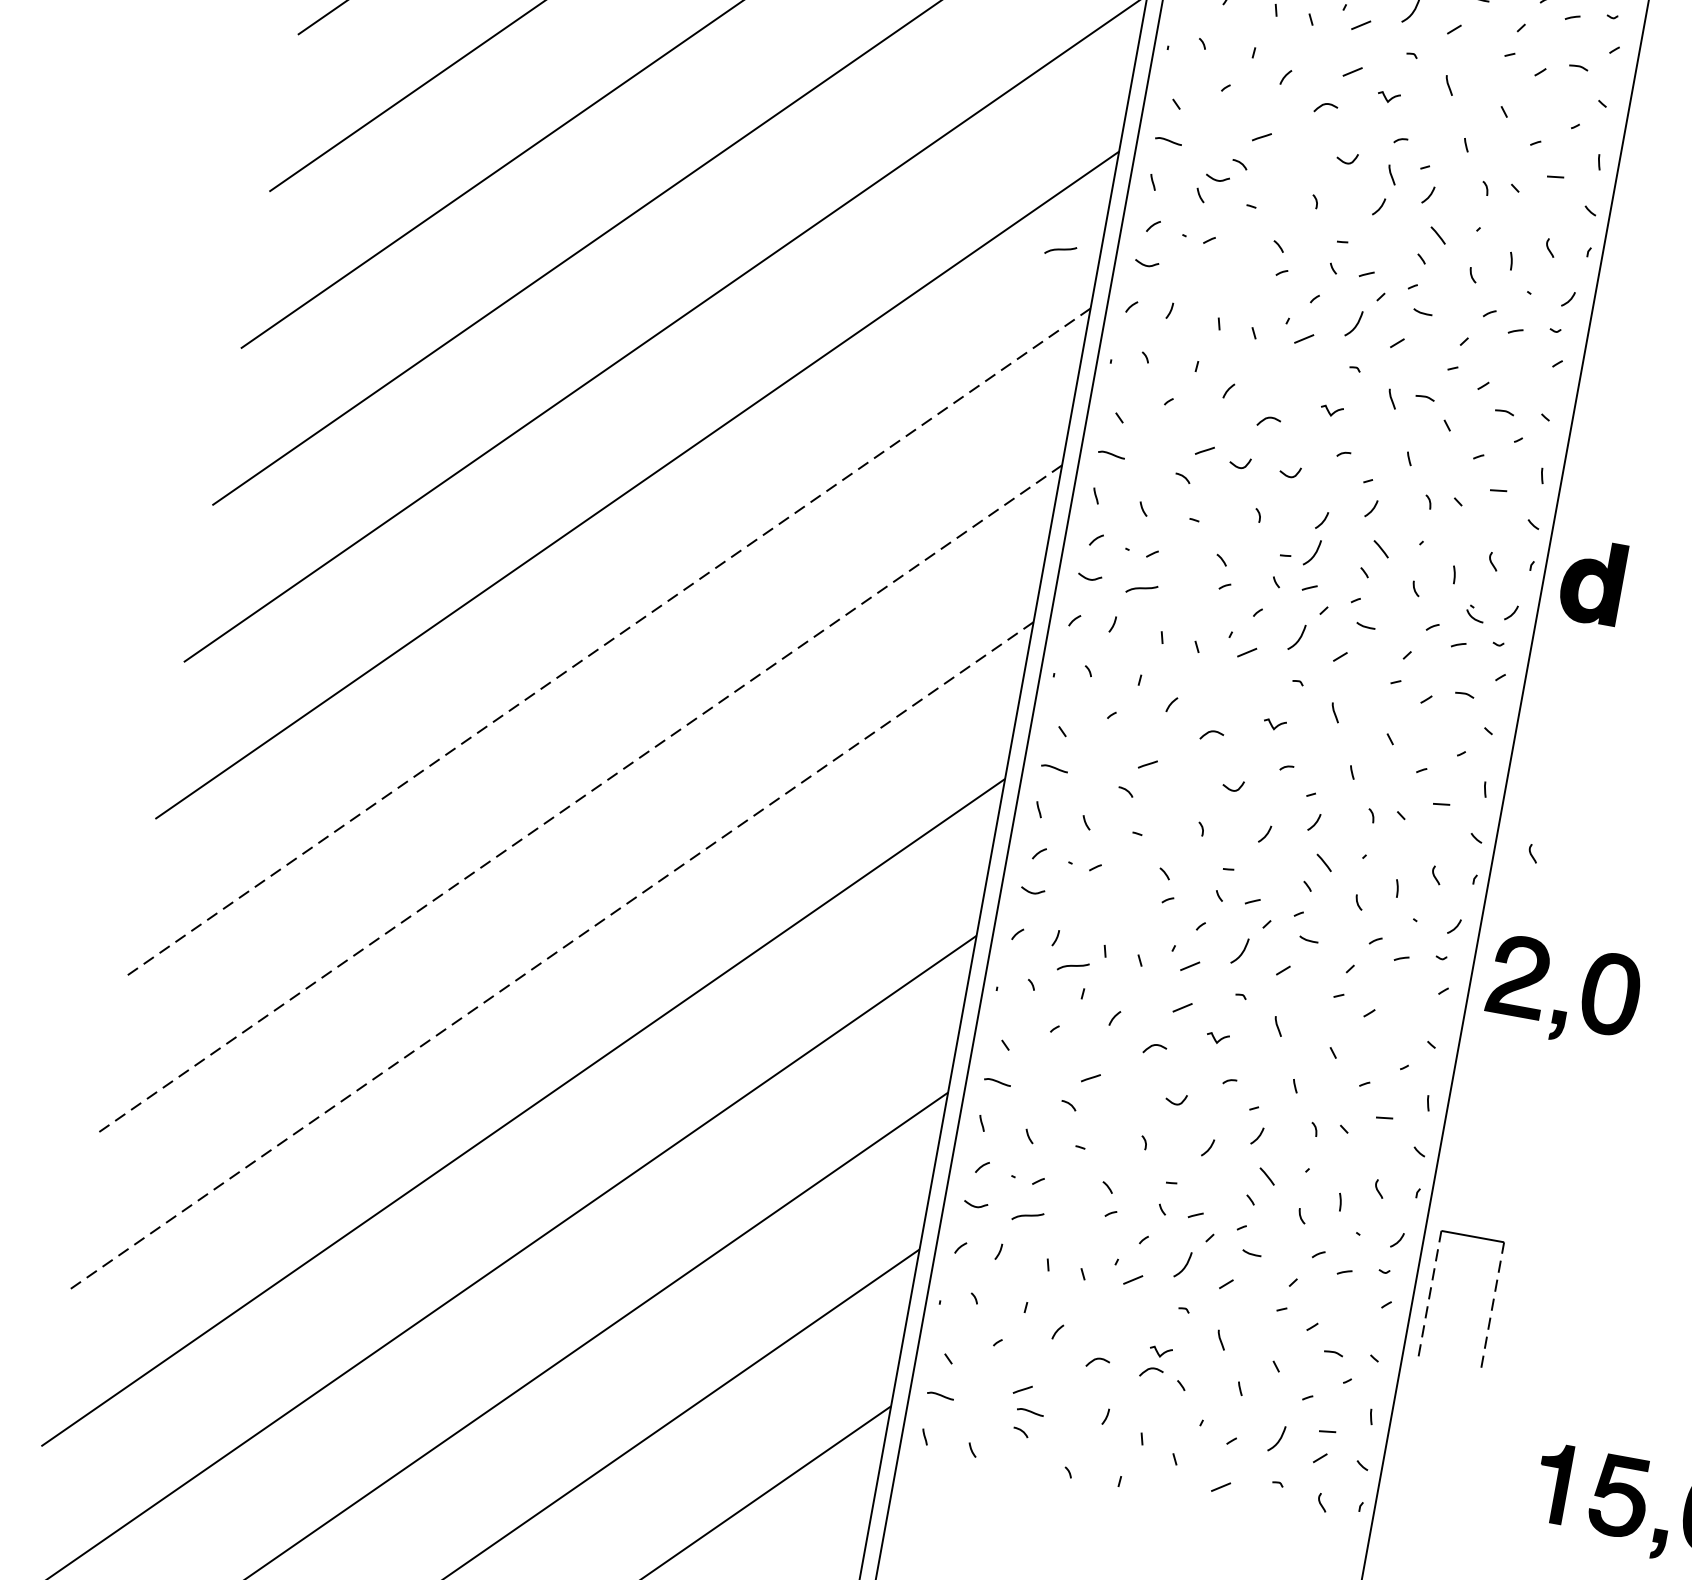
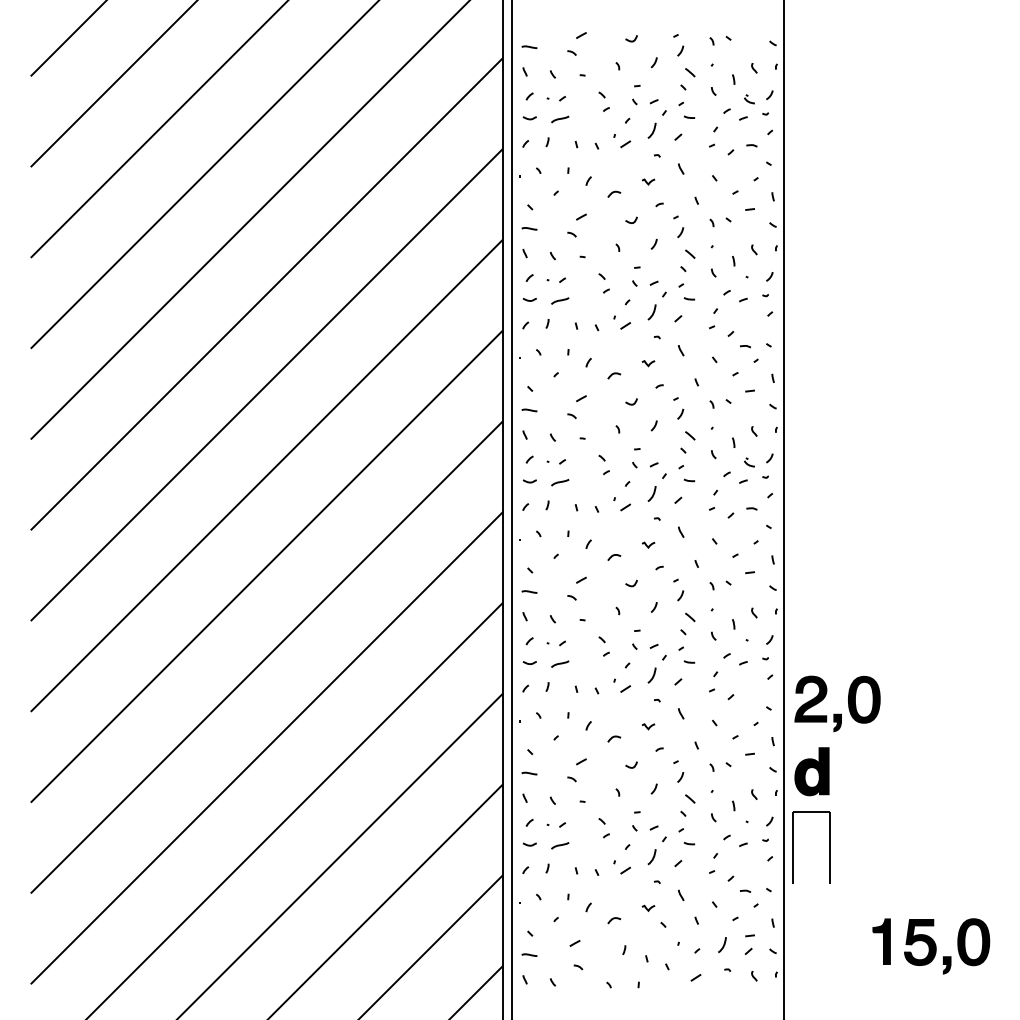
line: (1352, 72) -> (625, 171), removed
curve: (1392, 174) -> (658, 224), removed
curve: (1215, 177) -> (559, 244), removed
line: (1061, 249) -> (560, 300), moved
curve: (1425, 397) -> (699, 346), removed
curve: (1239, 465) -> (602, 403), removed
curve: (1312, 554) -> (652, 445), removed
part: (1591, 581) -> (811, 771), moved
line: (608, 641) -> (266, 566), dashed -> solid
line: (579, 799) -> (266, 657), dashed -> solid
curve: (1531, 852) -> (805, 590), removed
line: (551, 956) -> (266, 748), dashed -> solid
line: (1073, 965) -> (560, 663), moved
line: (1182, 1006) -> (625, 712), removed
part: (1560, 1009) -> (837, 713), moved
line: (1430, 1292) -> (793, 847), dashed -> solid
line: (1492, 1303) -> (829, 847), dashed -> solid
curve: (1152, 1370) -> (645, 919), removed
line: (1030, 1410) -> (581, 954), removed

